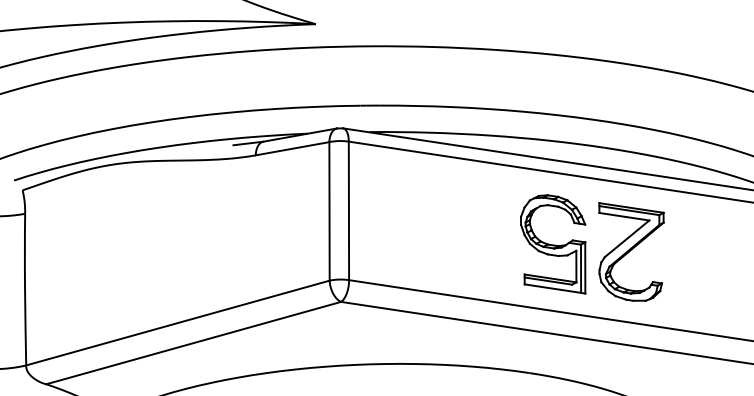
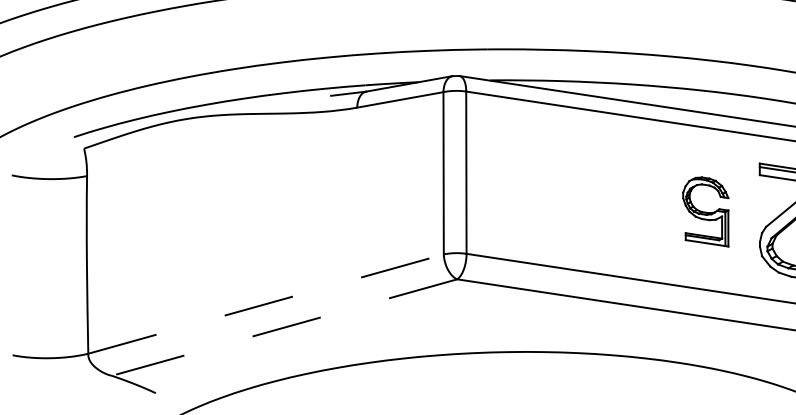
part: (553, 244) -> (706, 212), size x0.6
line: (177, 323) -> (265, 304), solid -> dashed
line: (193, 343) -> (284, 328), solid -> dashed

